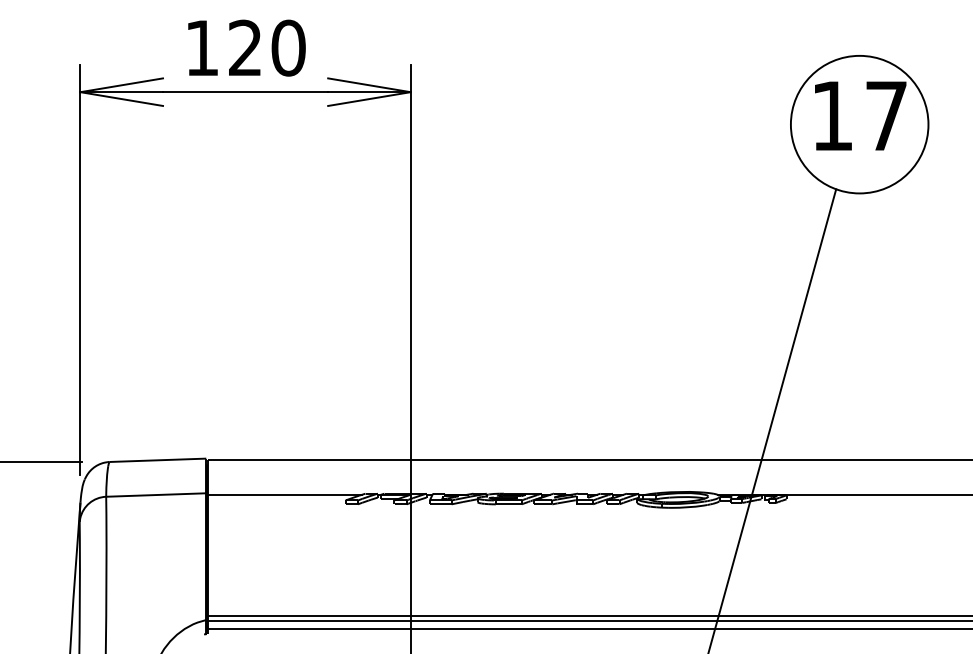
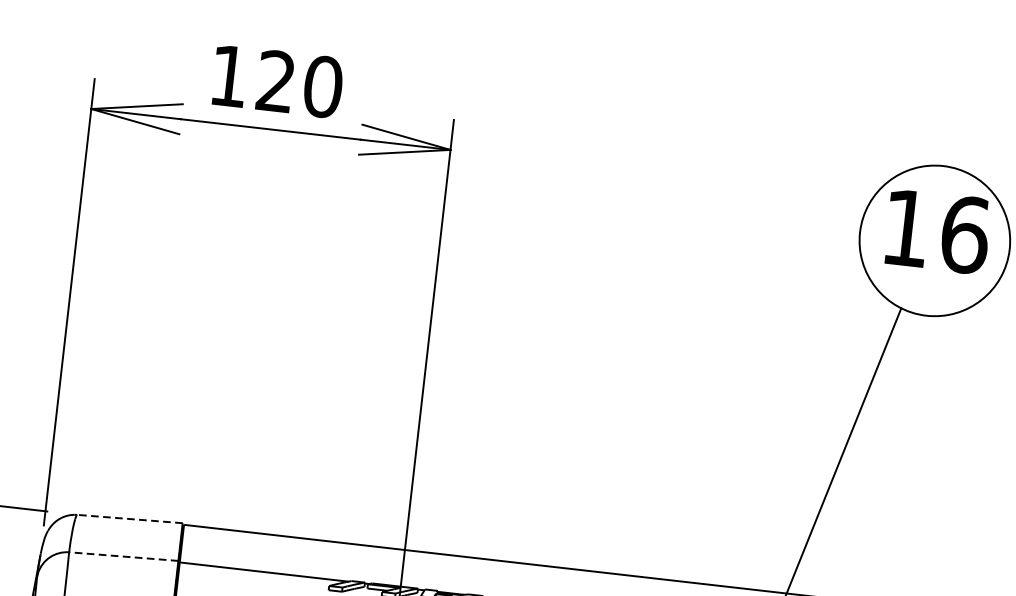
text: (886, 115) -> (965, 234), 17 -> 16
line: (157, 460) -> (129, 519), solid -> dashed
line: (155, 495) -> (122, 557), solid -> dashed

